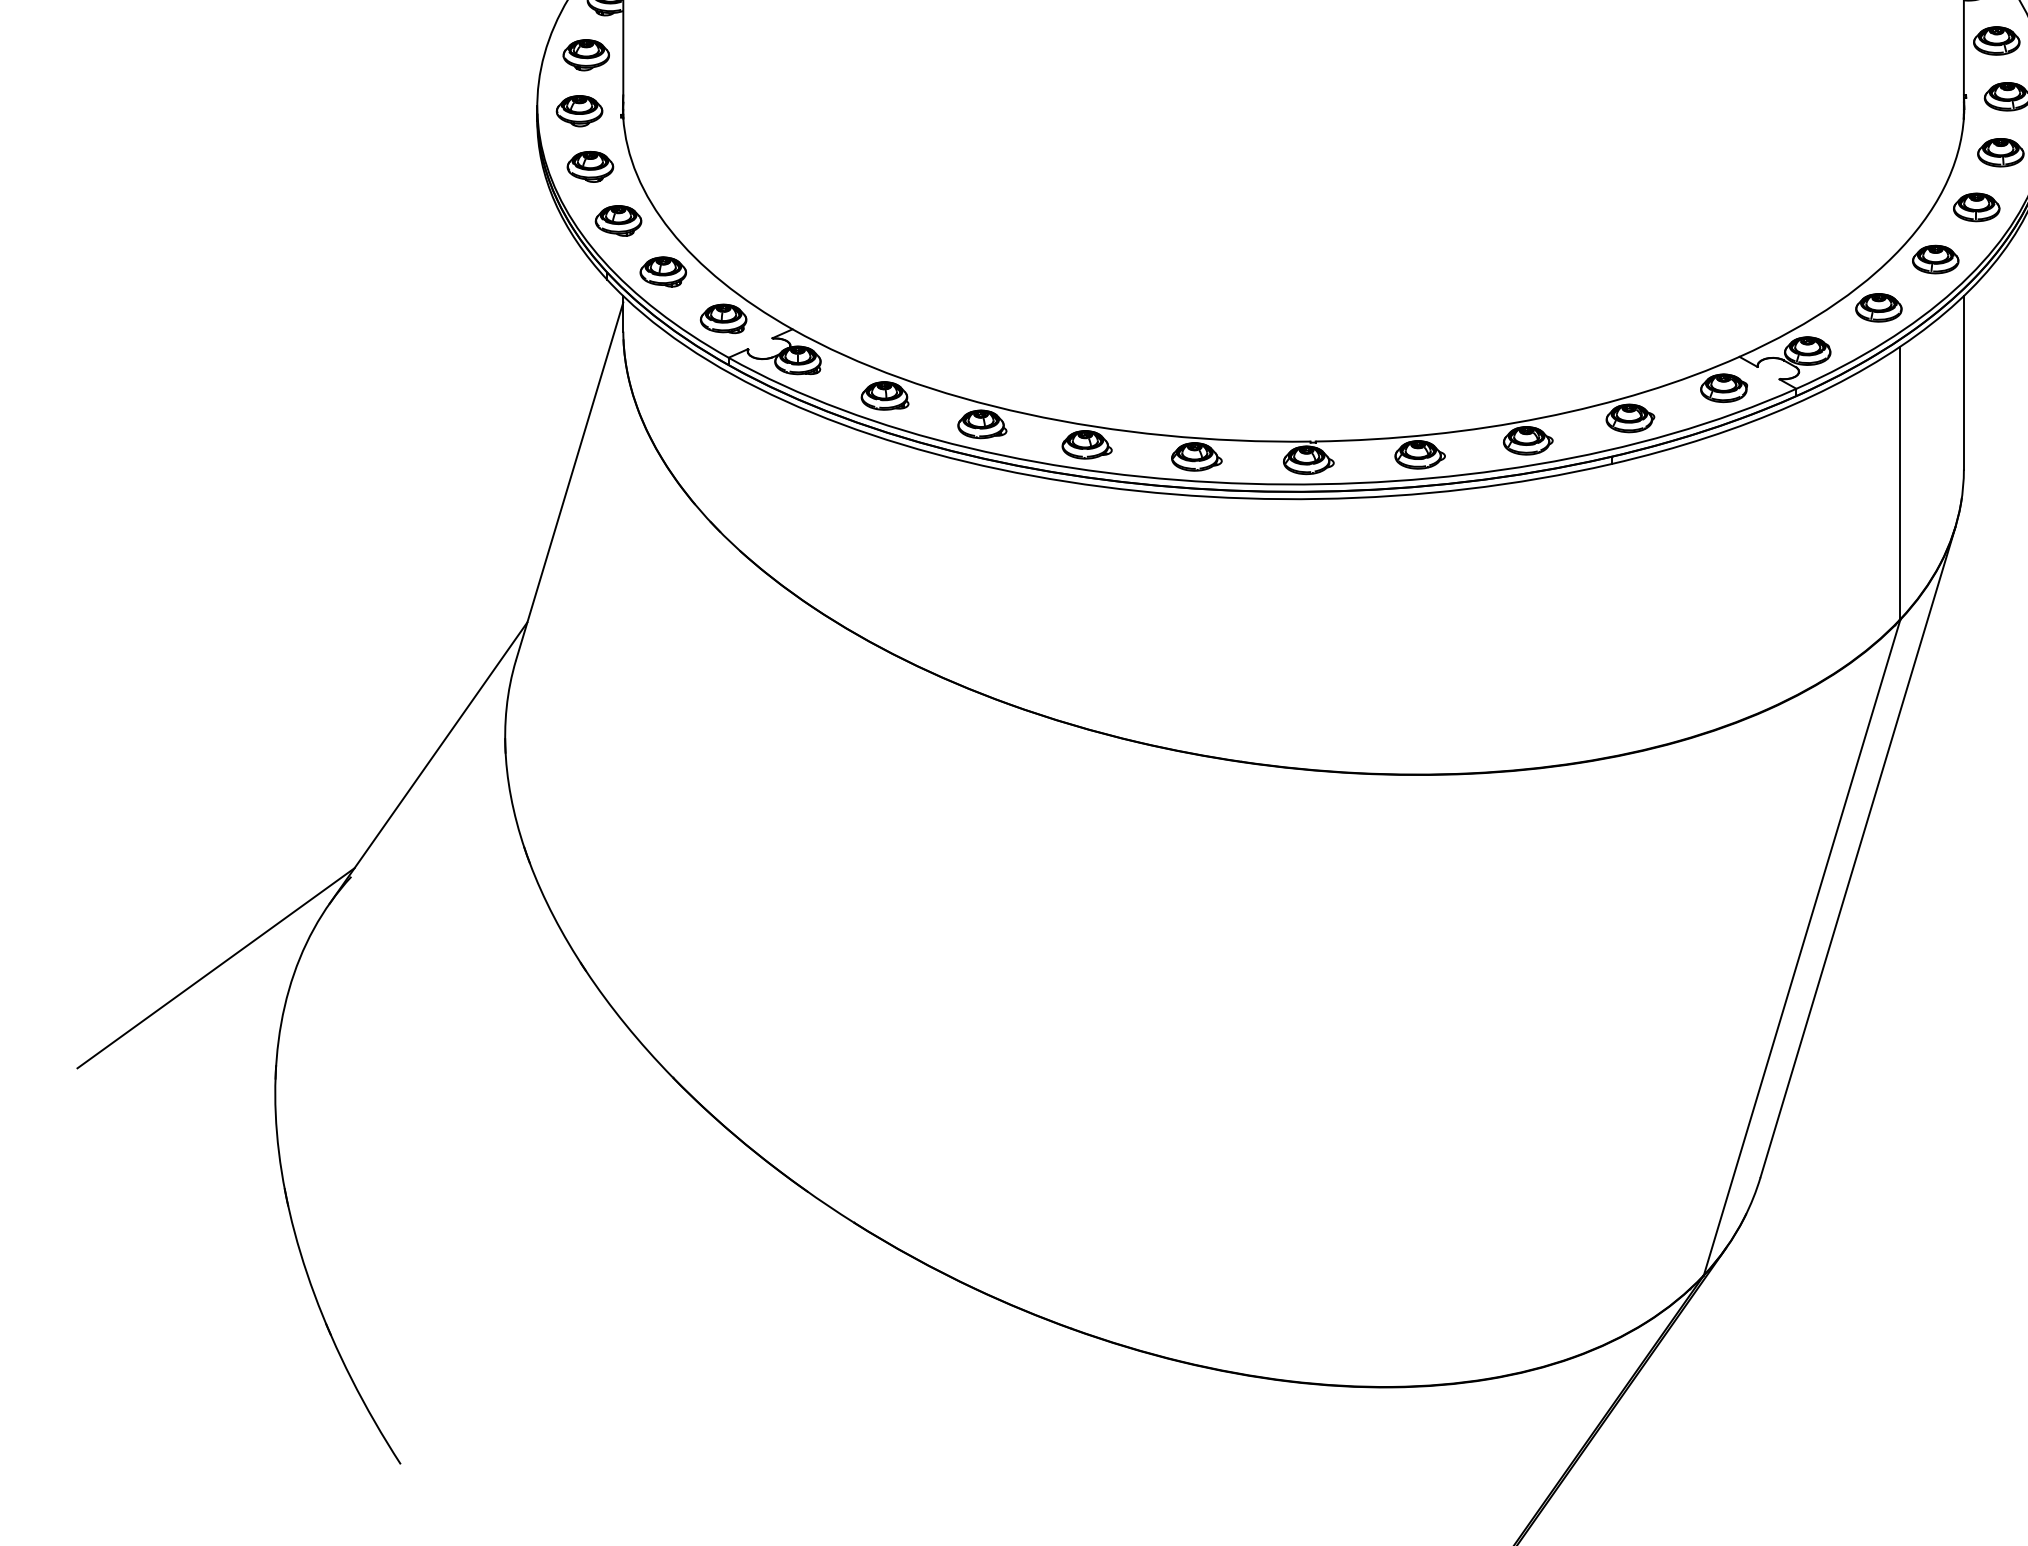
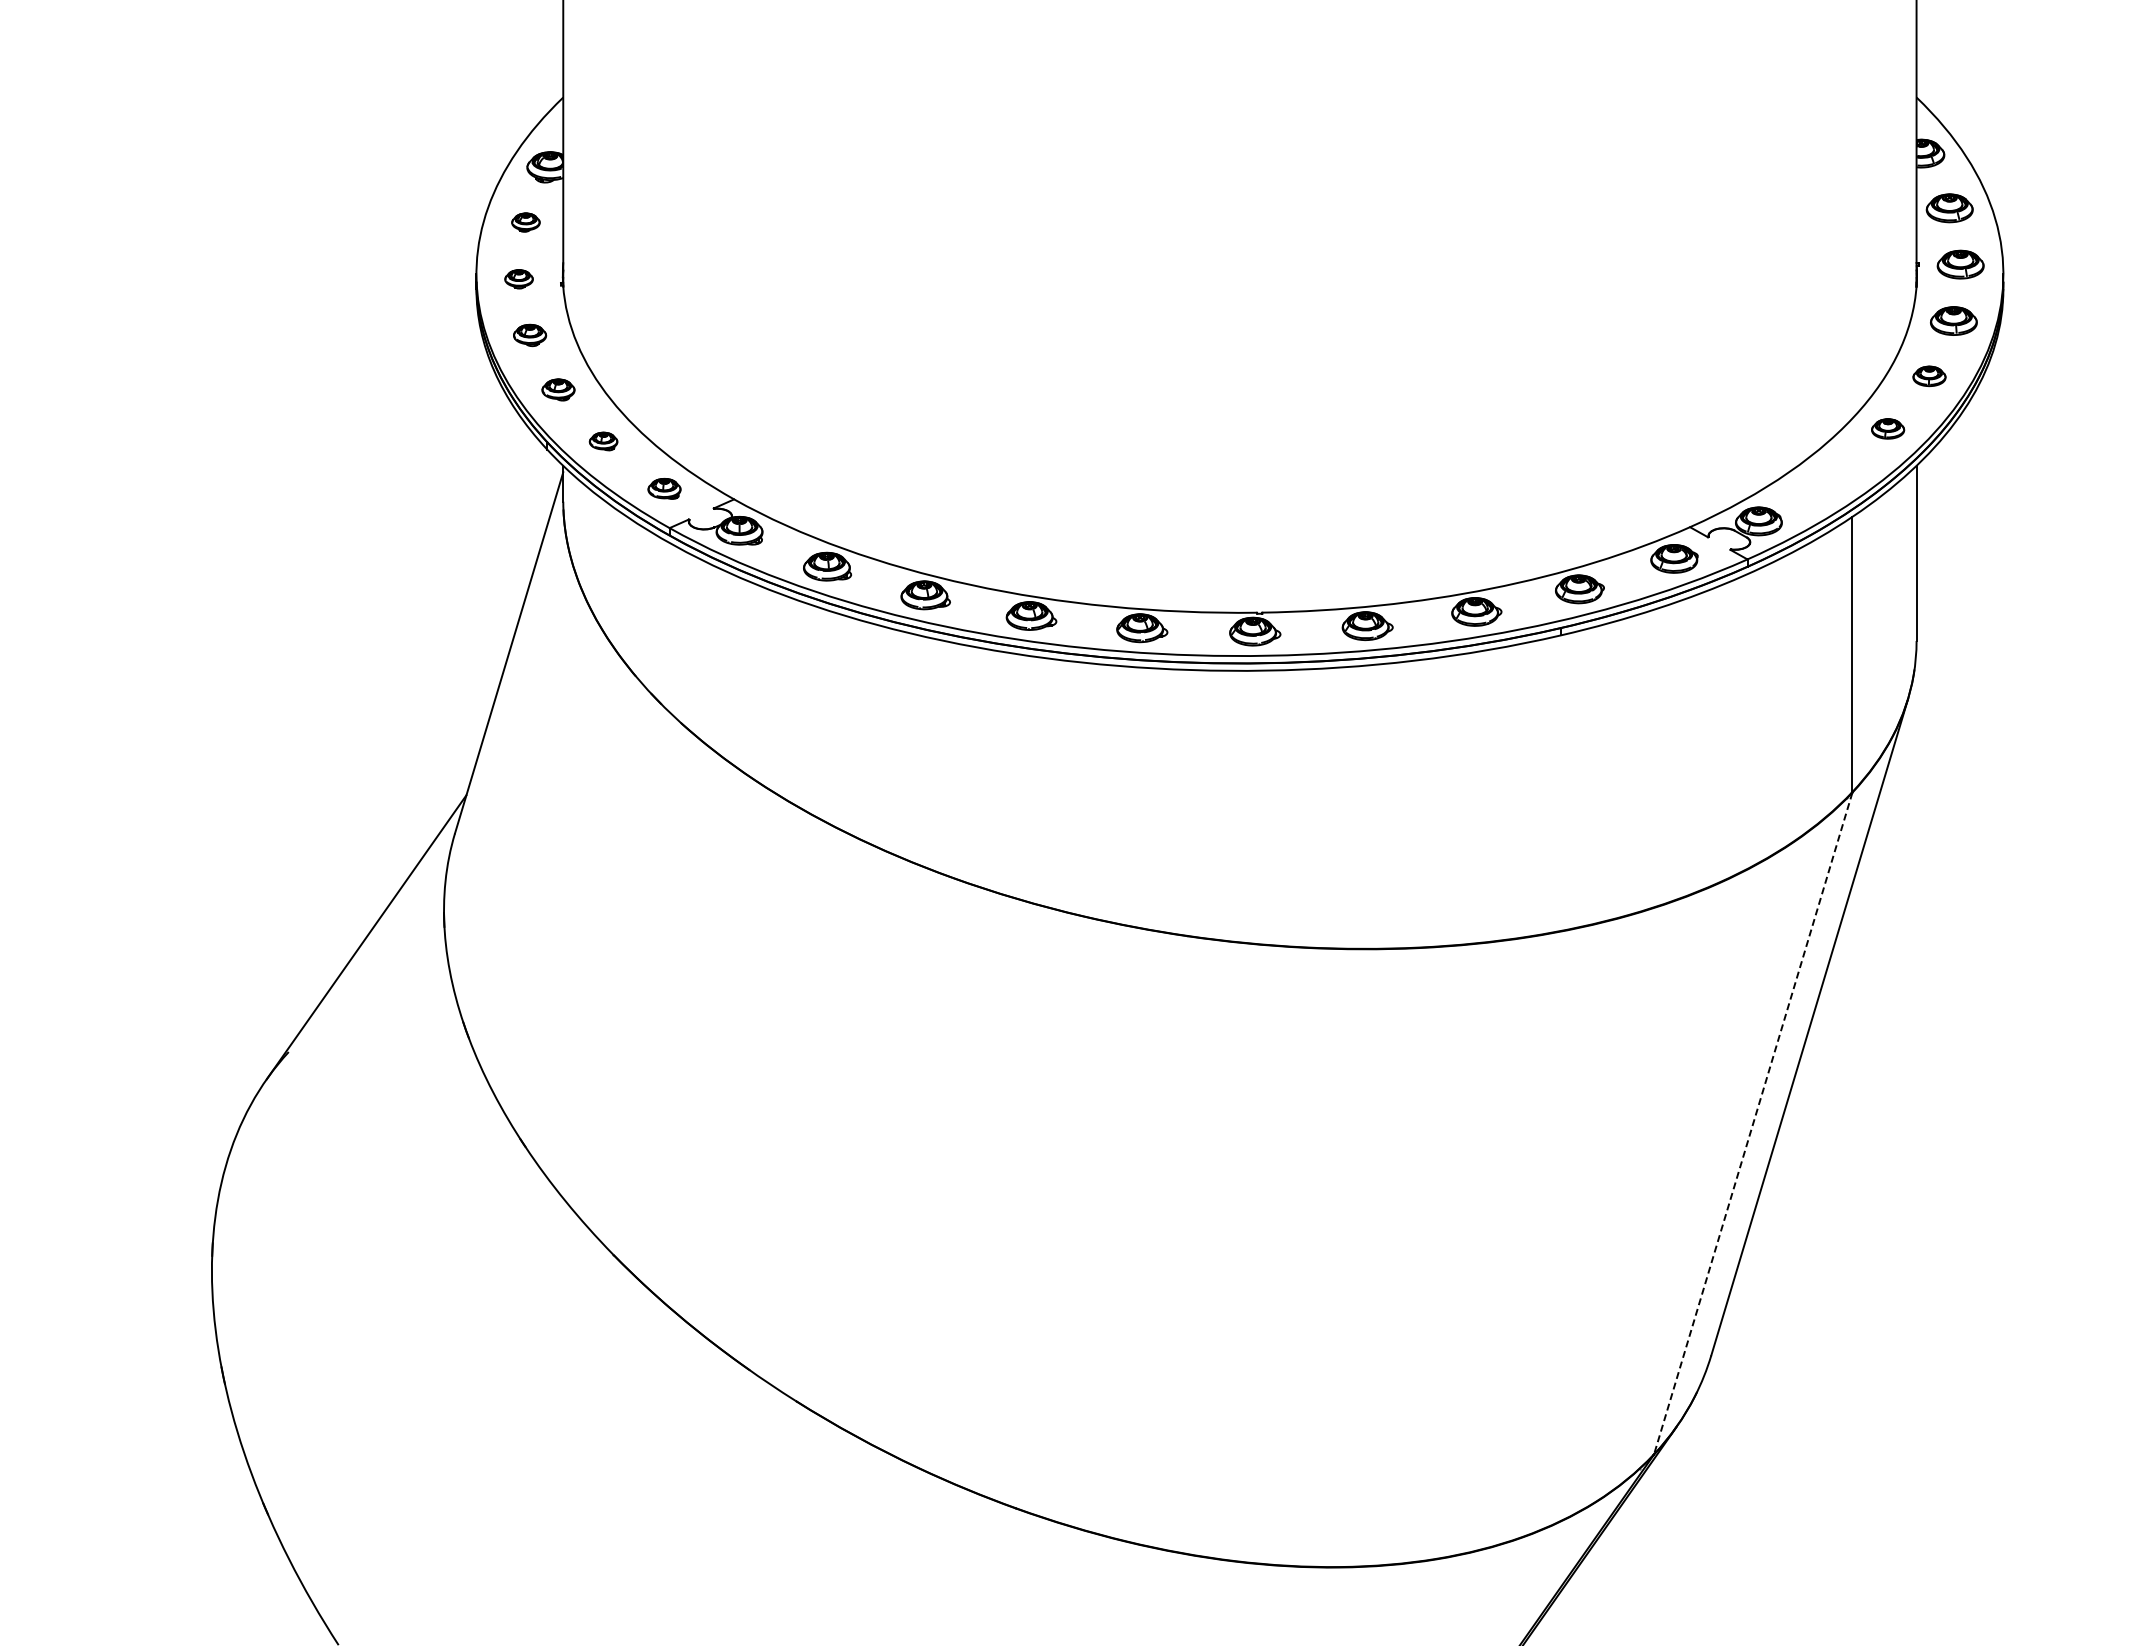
part: (585, 55) -> (525, 222), size x0.6
part: (578, 111) -> (518, 279), size x0.6
part: (589, 166) -> (529, 335), size x0.7
part: (1976, 207) -> (1929, 376), size x0.7
part: (618, 220) -> (558, 389), size x0.7
part: (1935, 259) -> (1887, 428), size x0.7
part: (663, 271) -> (603, 441), size x0.6
part: (1878, 307) -> (1830, 477), removed
part: (723, 318) -> (664, 488), size x0.7
line: (1802, 947) -> (1753, 1123), solid -> dashed
line: (215, 968) -> (151, 1144), removed

